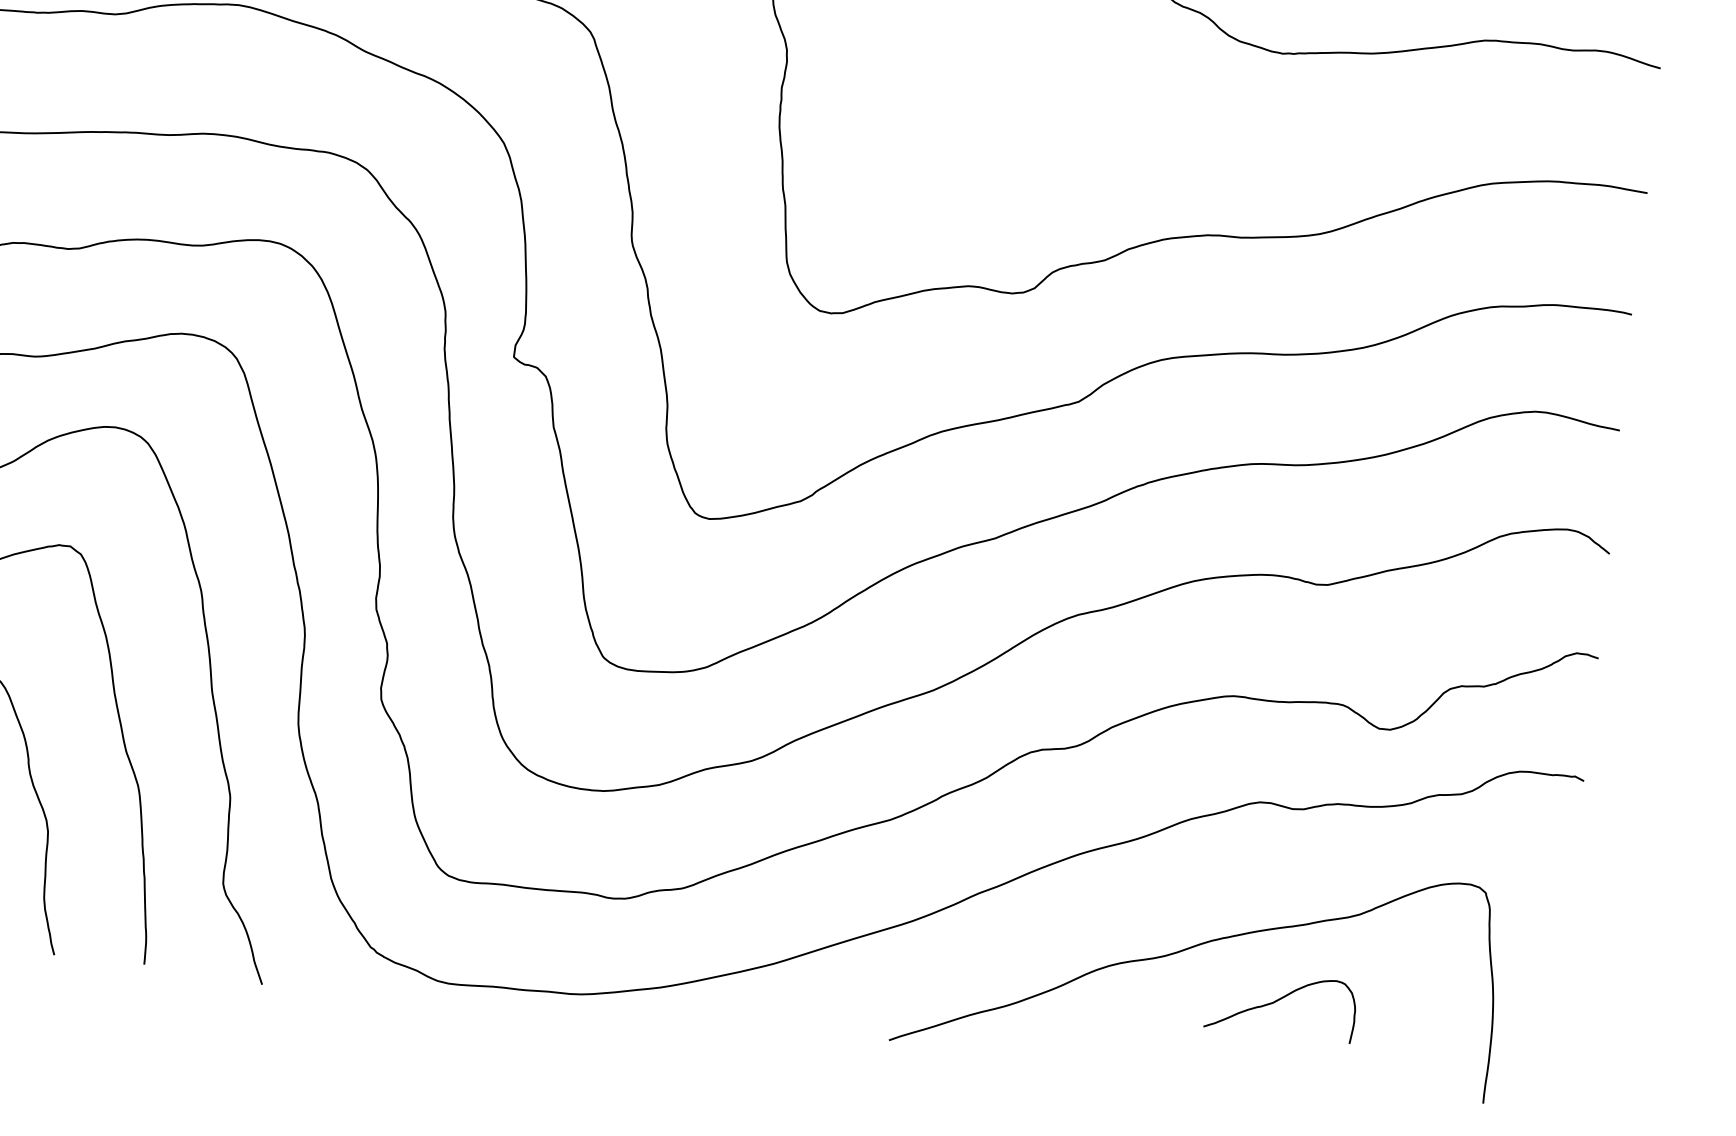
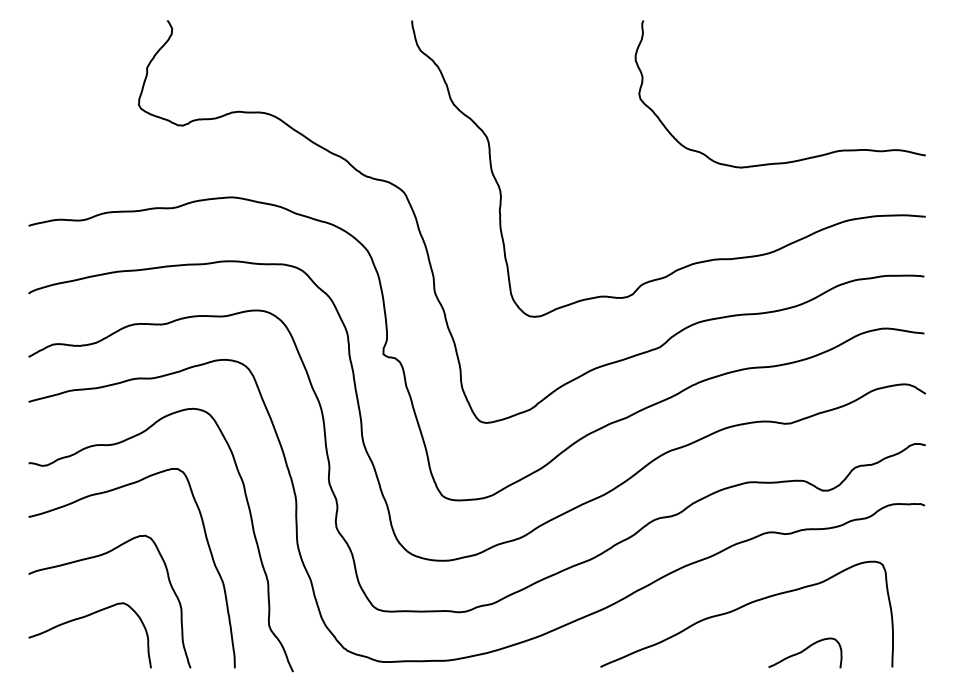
curve: (1279, 1002) -> (804, 651), moved

